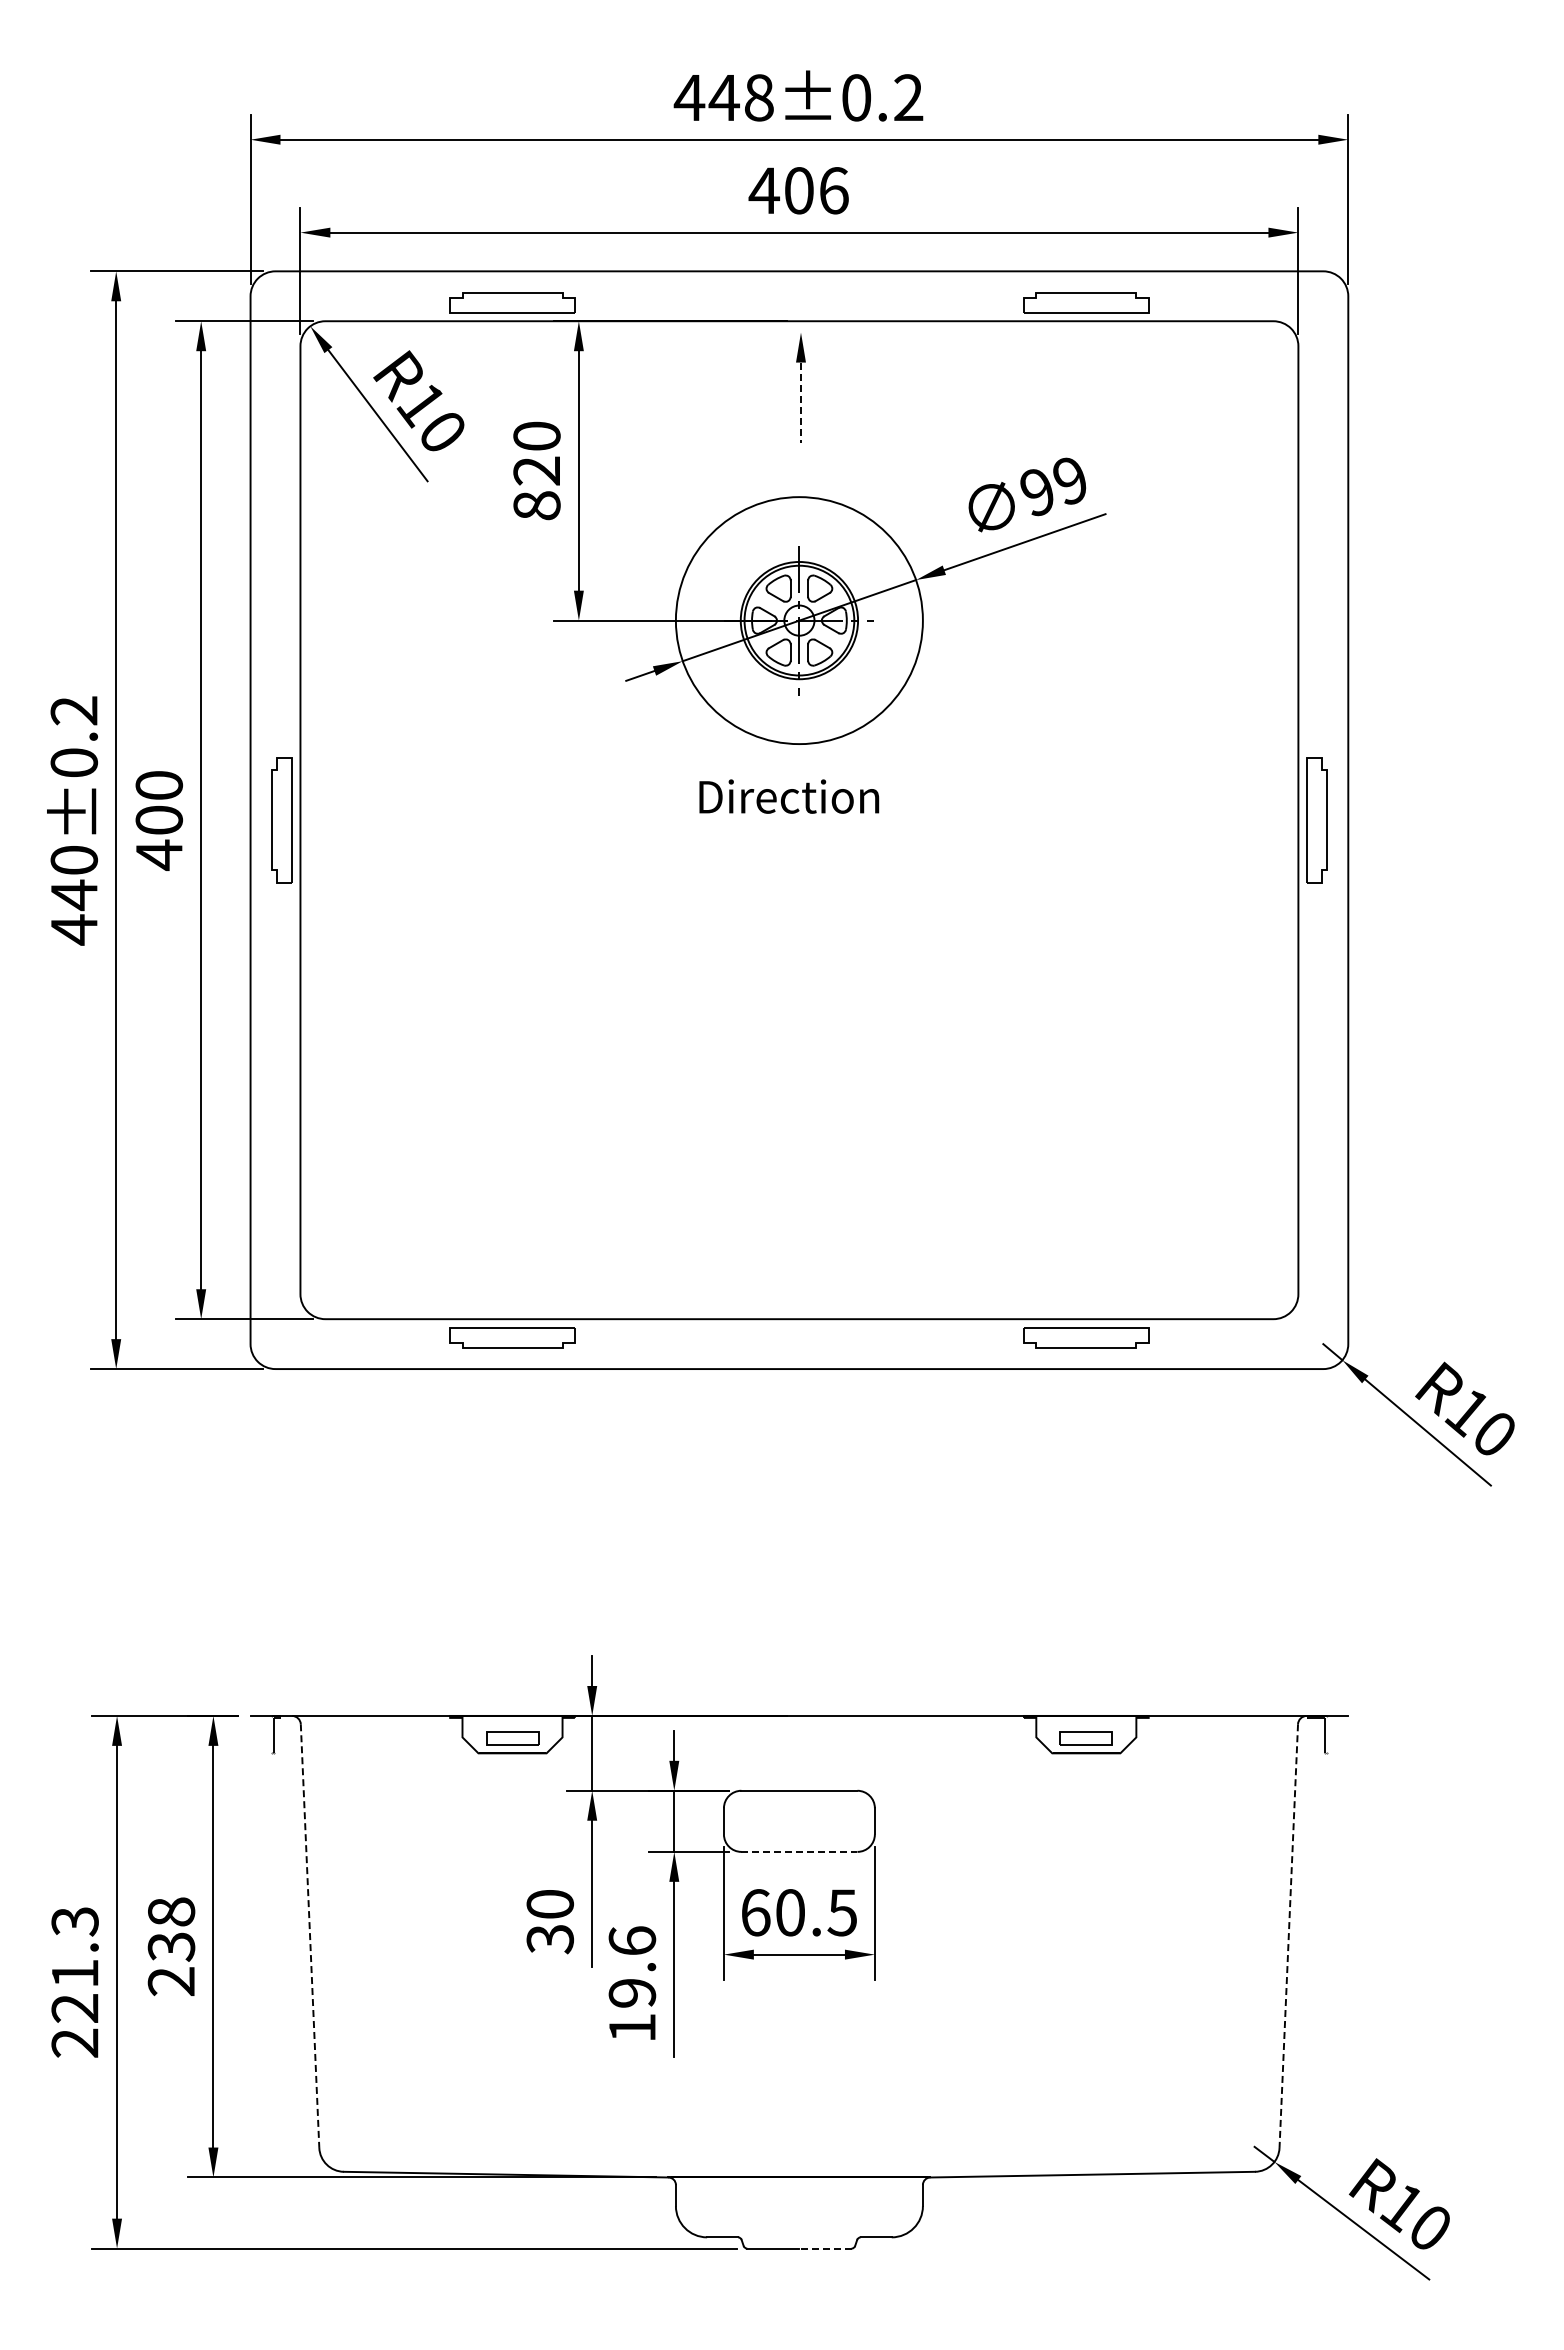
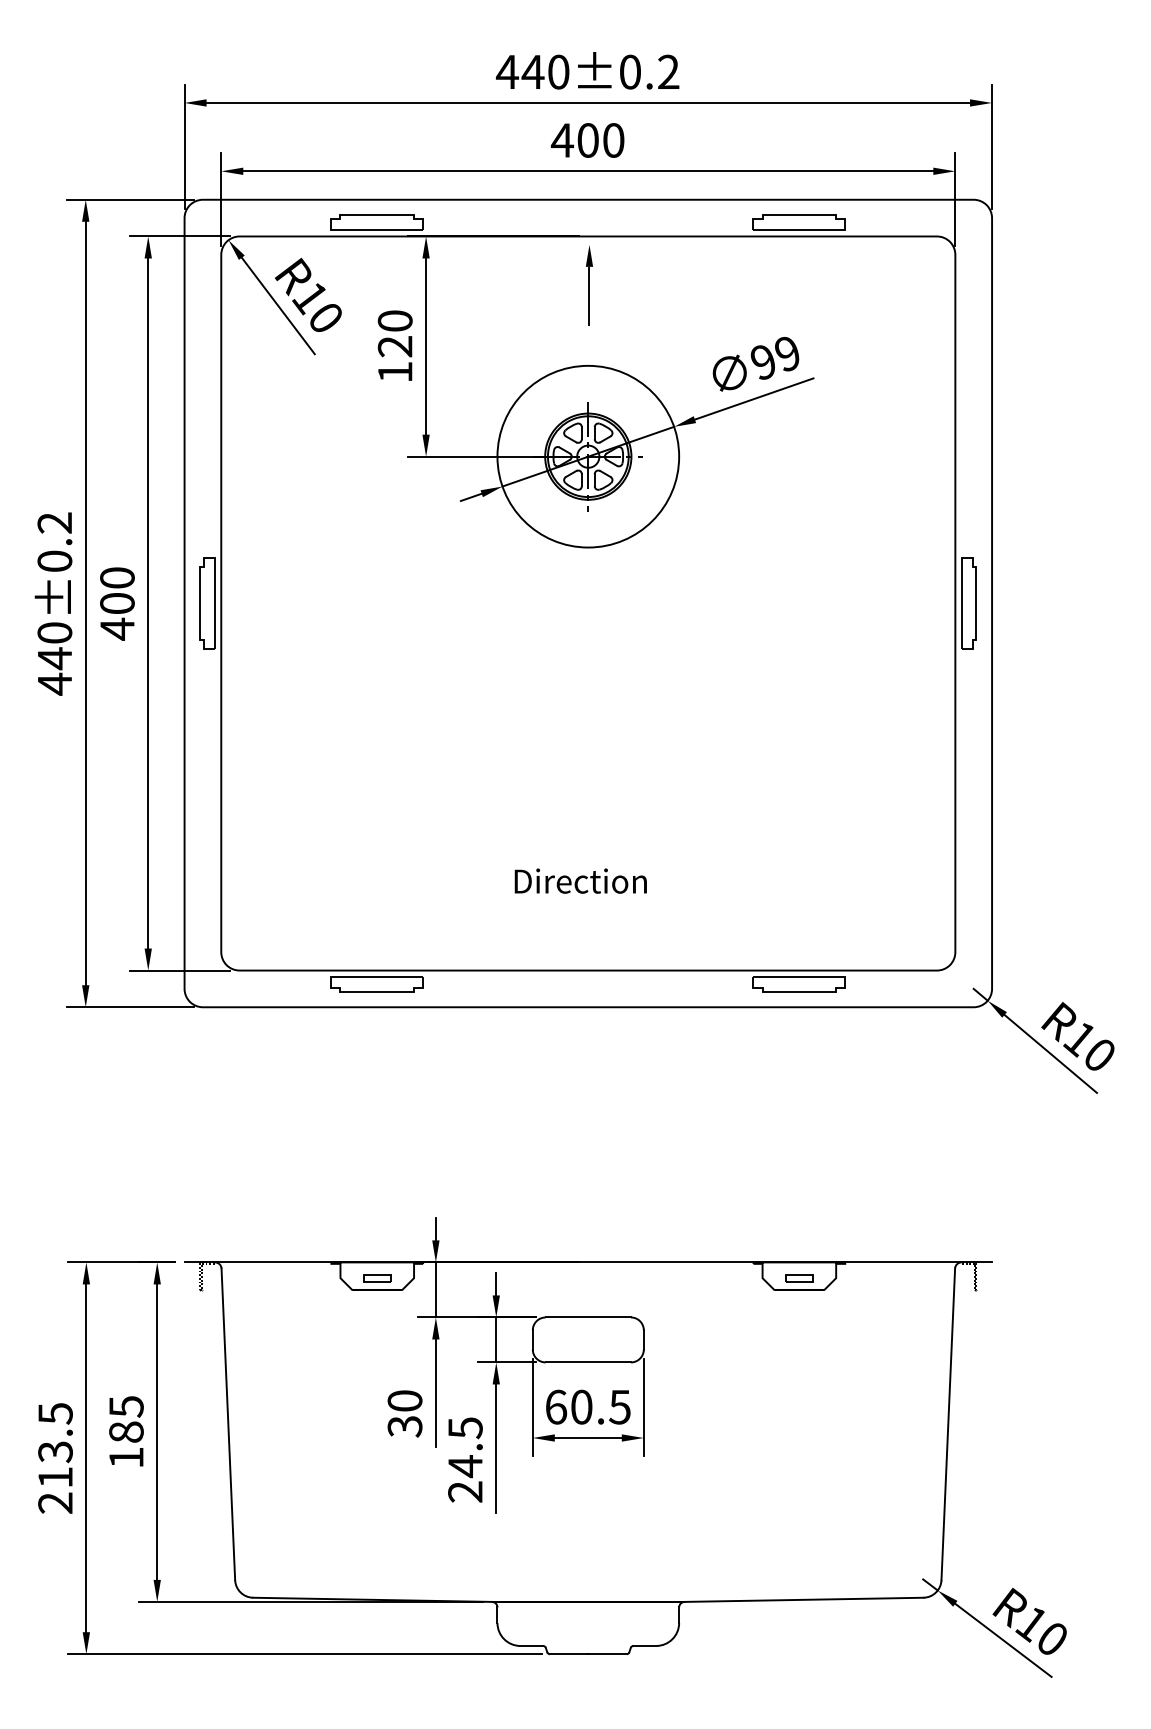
text: (759, 97) -> (558, 71), 448±0.2 -> 440±0.2
text: (834, 190) -> (614, 140), 406 -> 400
line: (800, 403) -> (589, 296), dashed -> solid
text: (536, 505) -> (394, 372), 820 -> 120
text: (789, 796) -> (581, 881), moved
part: (512, 1737) -> (377, 1278), size x0.71
part: (1086, 1737) -> (799, 1278), size x0.71
line: (799, 1851) -> (588, 1362), dashed -> solid
line: (310, 1936) -> (228, 1424), dashed -> solid
line: (1288, 1936) -> (948, 1424), dashed -> solid
text: (171, 1946) -> (126, 1432), 238 -> 185
text: (74, 1964) -> (55, 1445), 221.3 -> 213.5
text: (632, 1984) -> (465, 1459), 19.6 -> 24.5
line: (825, 2248) -> (607, 1654), dashed -> solid

